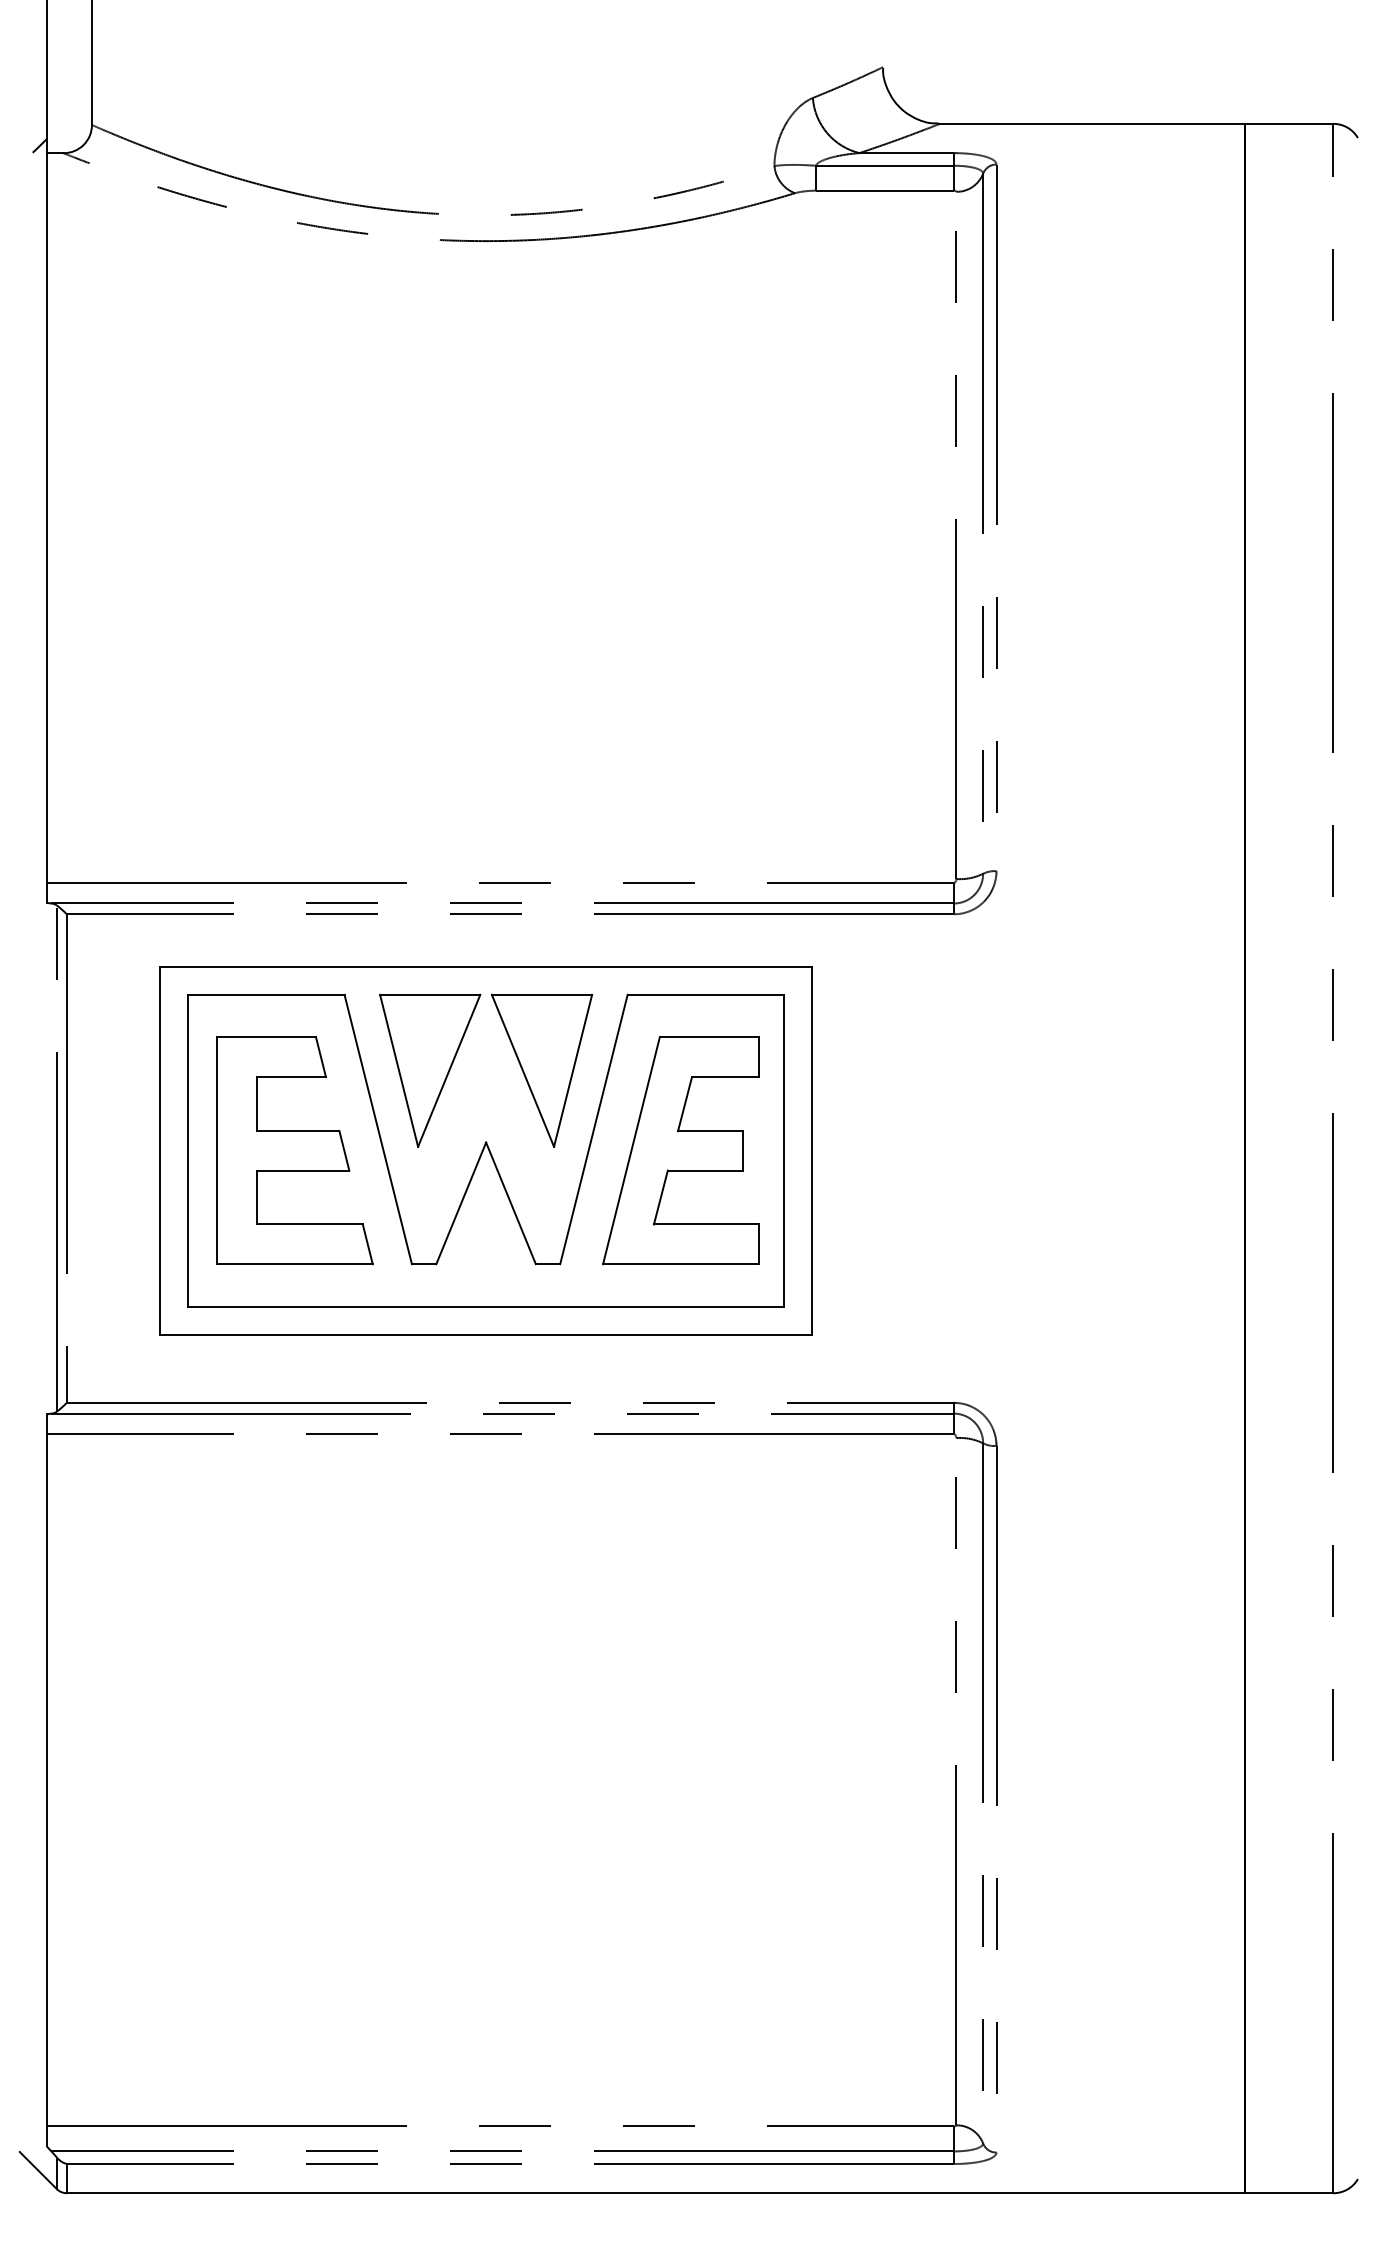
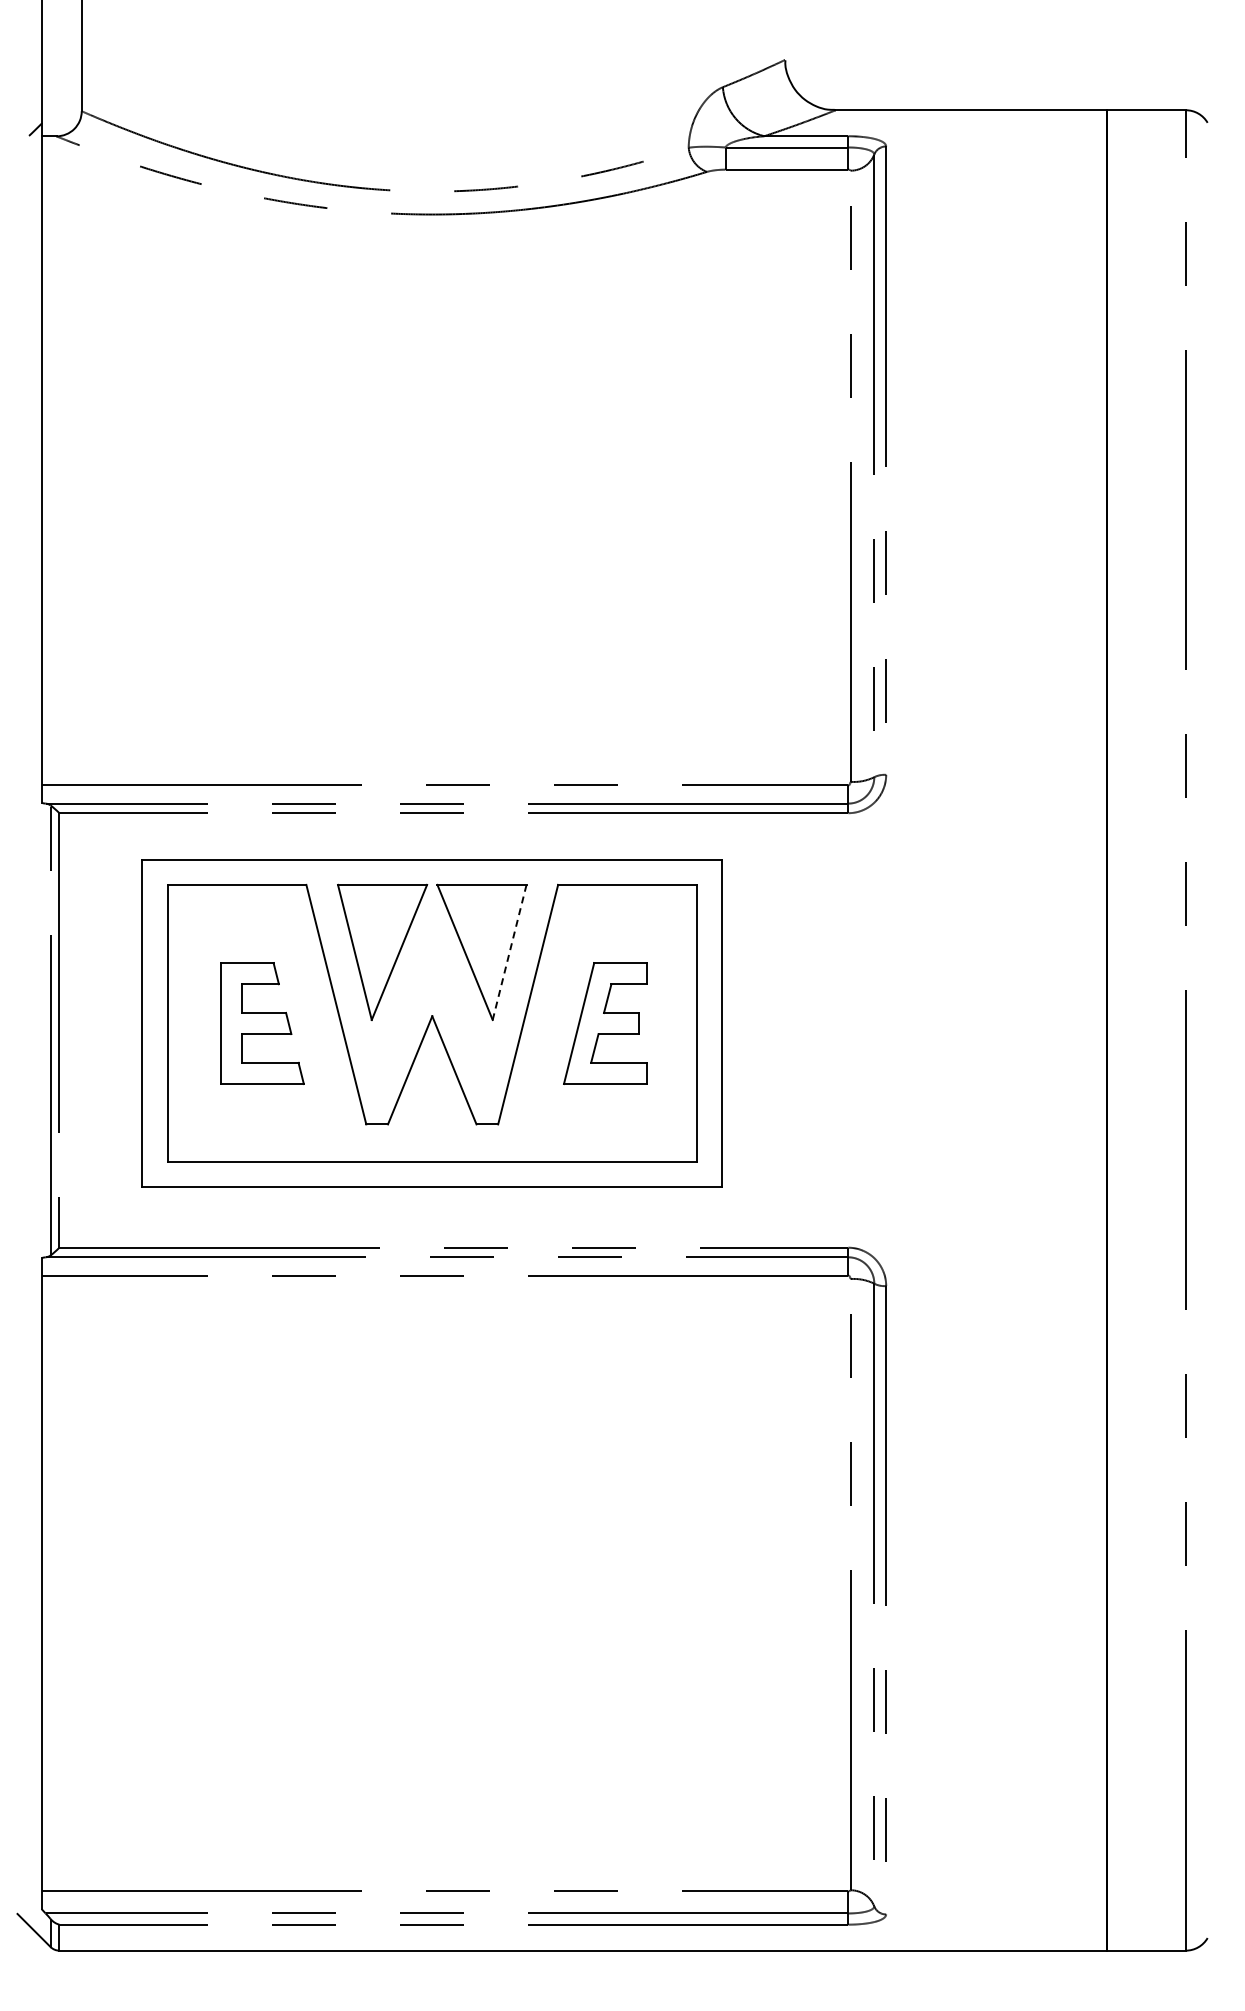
line: (572, 1070) -> (509, 952), solid -> dashed
part: (295, 1150) -> (262, 1023), size x0.6
part: (680, 1150) -> (605, 1023), size x0.6

